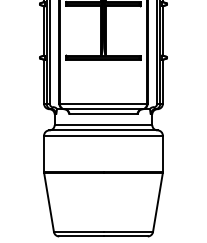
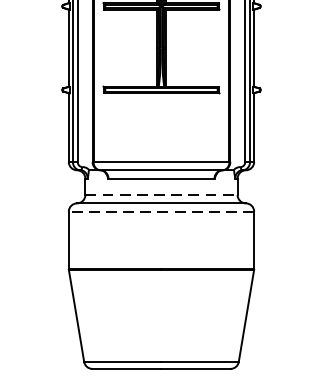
line: (103, 125) -> (161, 195), solid -> dashed
line: (102, 135) -> (159, 211), solid -> dashed

